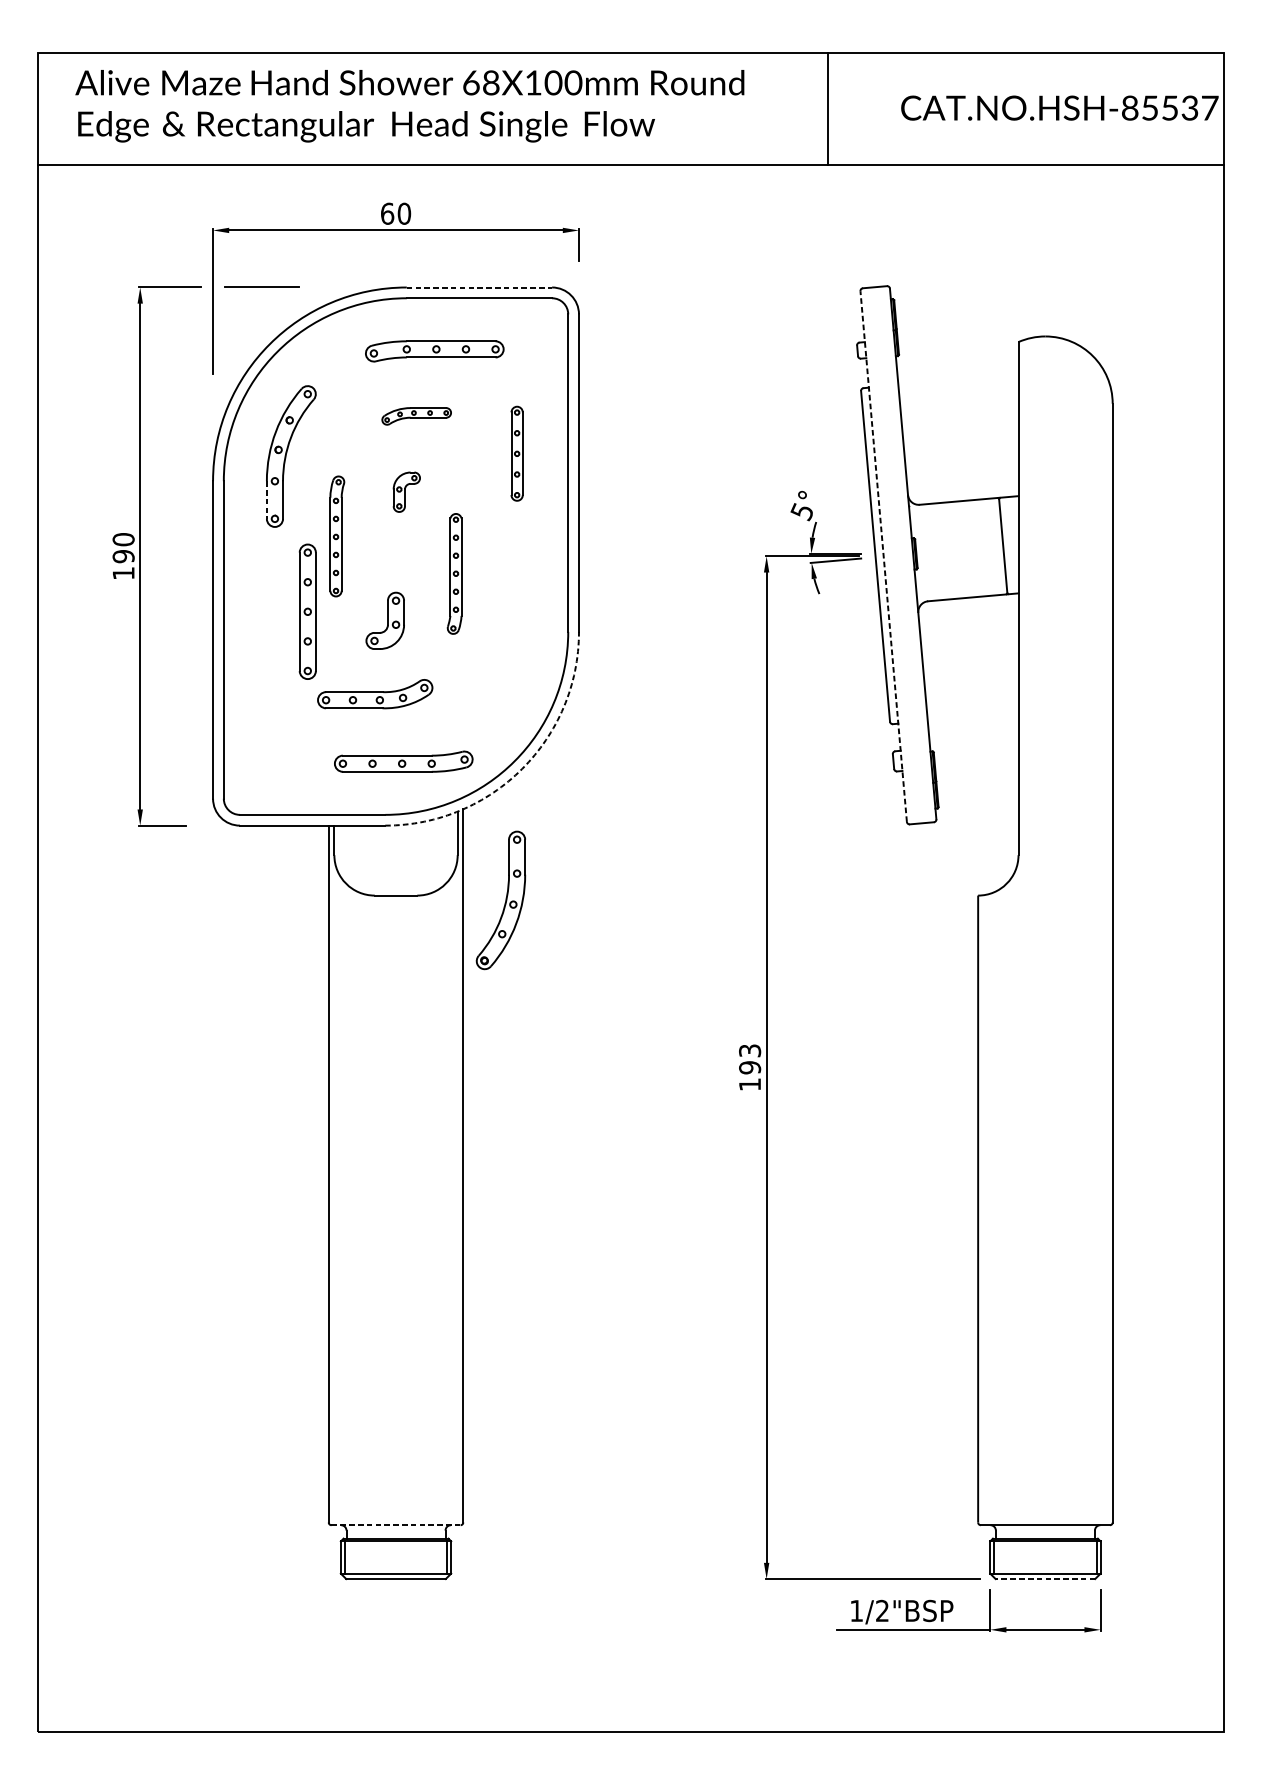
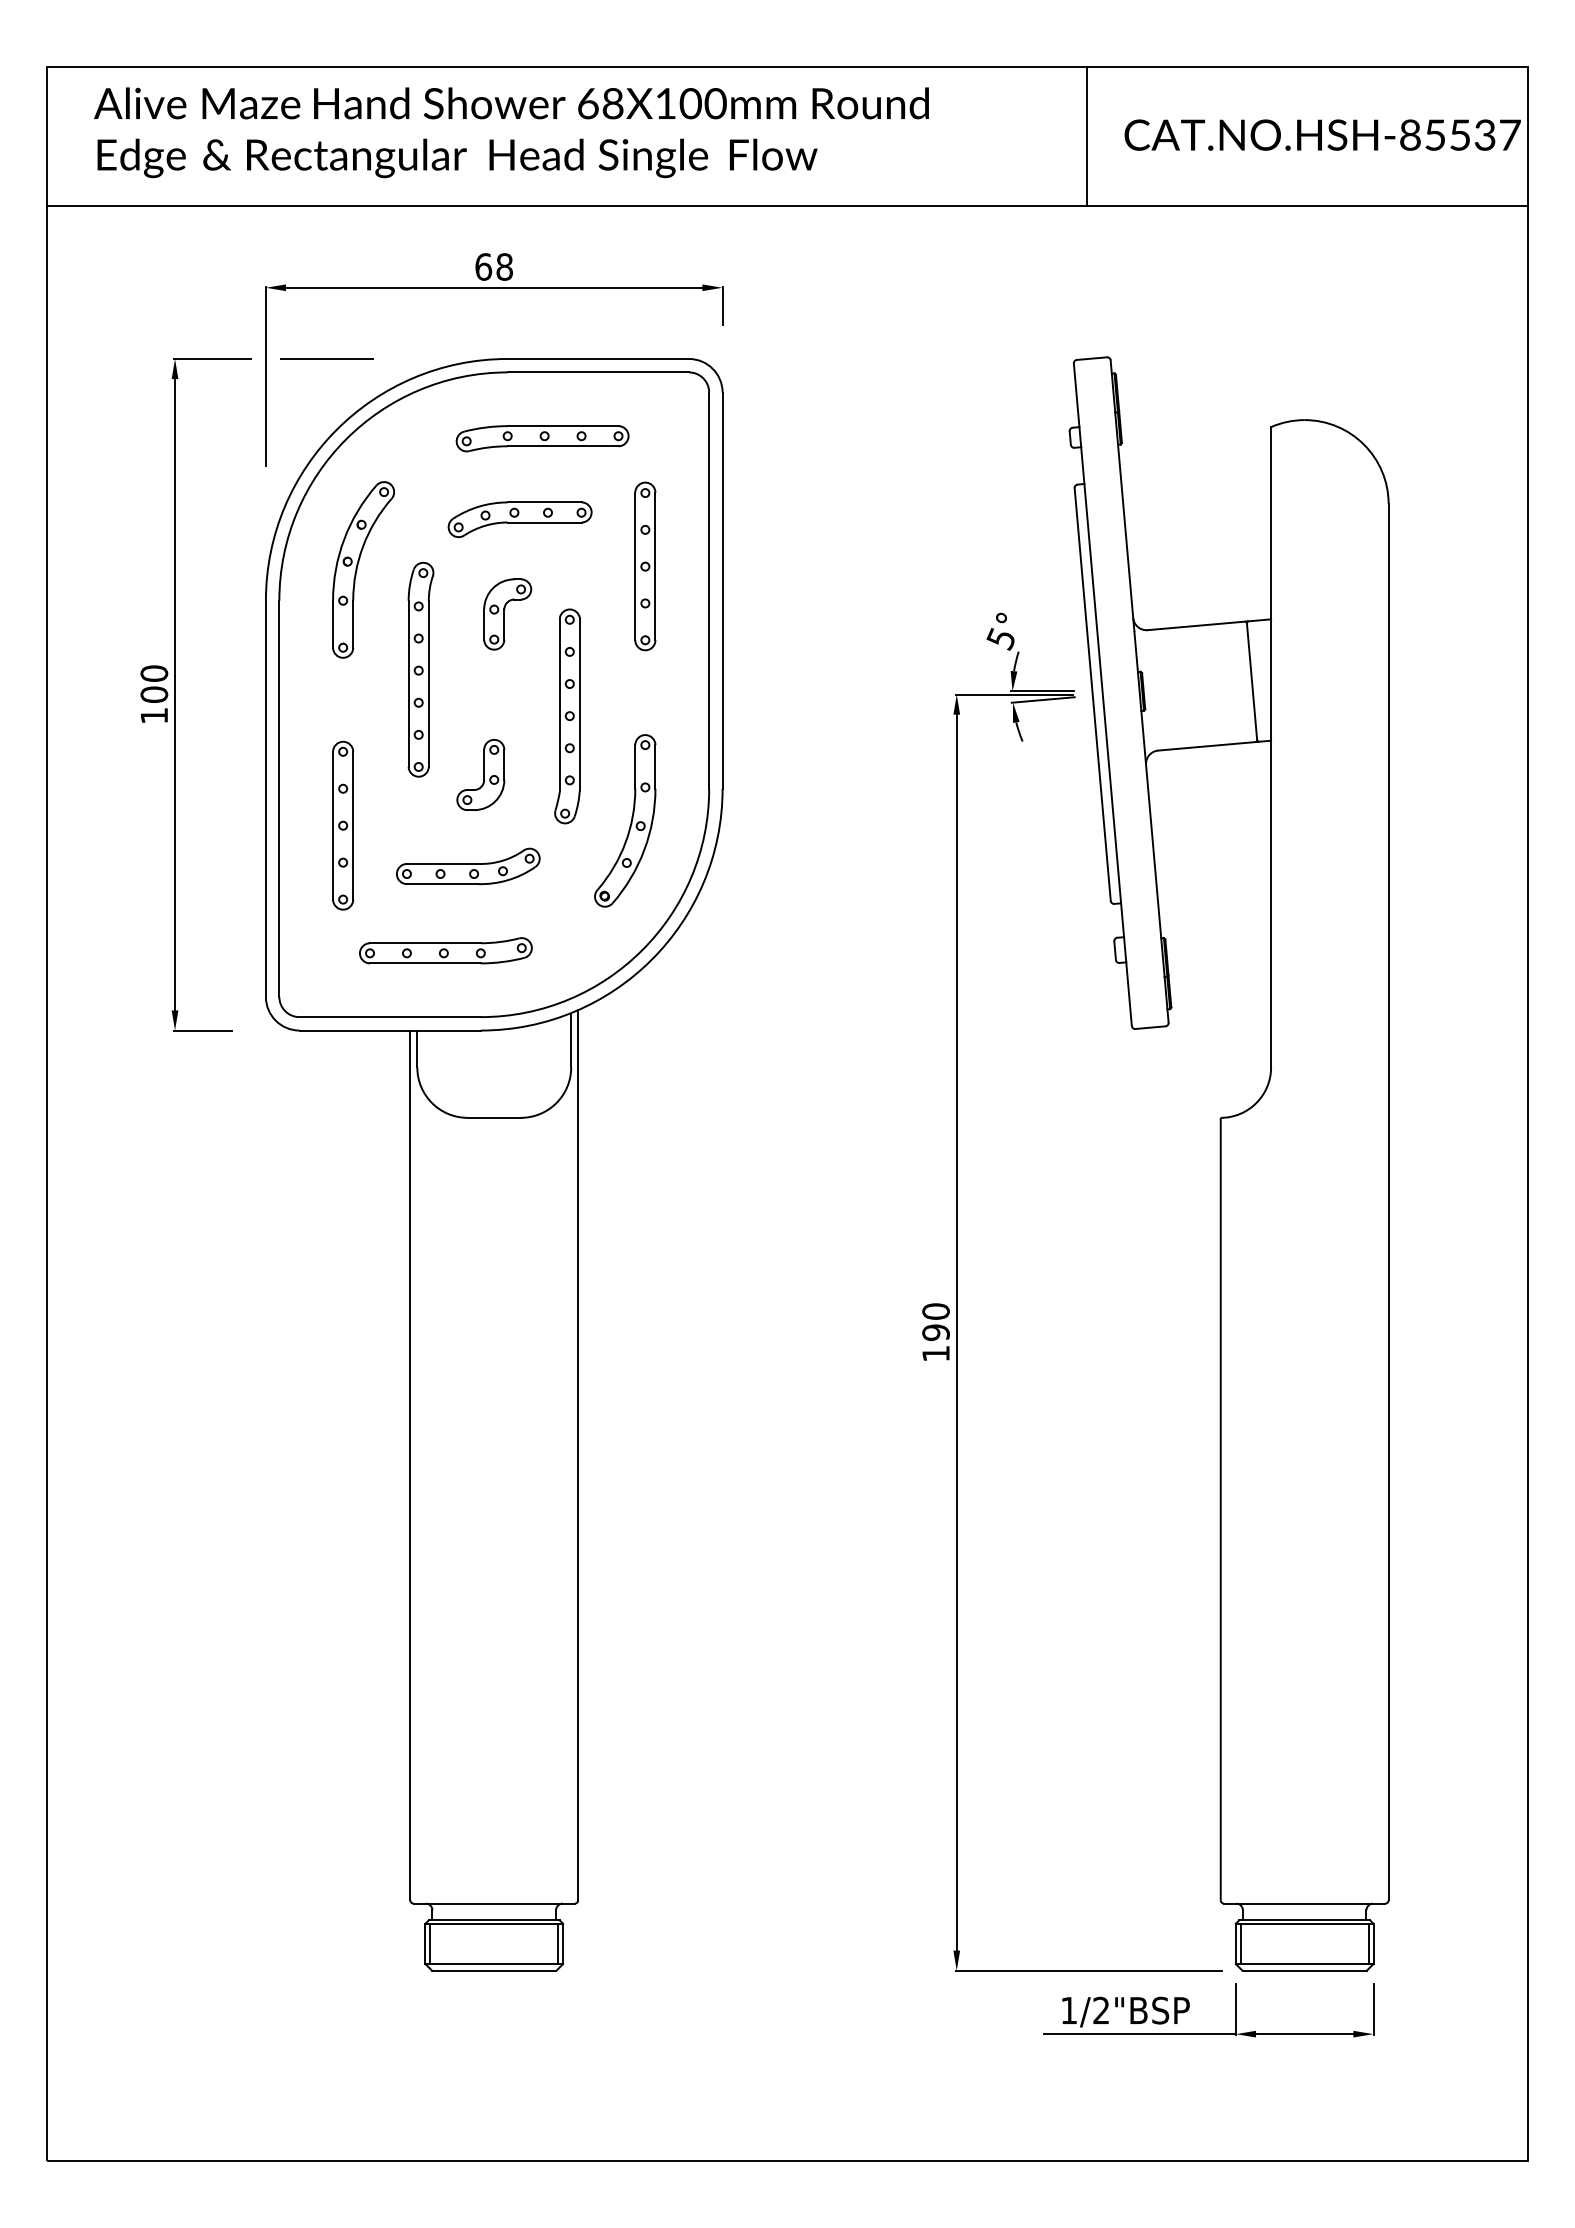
line: (828, 109) -> (1087, 136), moved
text: (404, 213) -> (504, 266), 60 -> 68
line: (479, 287) -> (598, 358), dashed -> solid
part: (416, 416) -> (519, 519), size x1.67
part: (517, 453) -> (645, 566), size x1.43
part: (406, 492) -> (507, 614), size x1.43
line: (267, 500) -> (333, 624), dashed -> solid
part: (336, 536) -> (420, 669), size x1.43
text: (123, 556) -> (154, 694), 190 -> 100
line: (883, 556) -> (1102, 694), dashed -> solid
part: (454, 573) -> (567, 716), size x1.43
part: (308, 611) -> (343, 825), moved
part: (403, 761) -> (445, 950), moved
arc: (522, 768) -> (651, 959), dashed -> solid
part: (501, 900) -> (625, 820), moved
text: (749, 1050) -> (935, 1311), 193 -> 190
line: (396, 1525) -> (494, 1903), dashed -> solid
line: (1045, 1578) -> (1304, 1970), dashed -> solid

